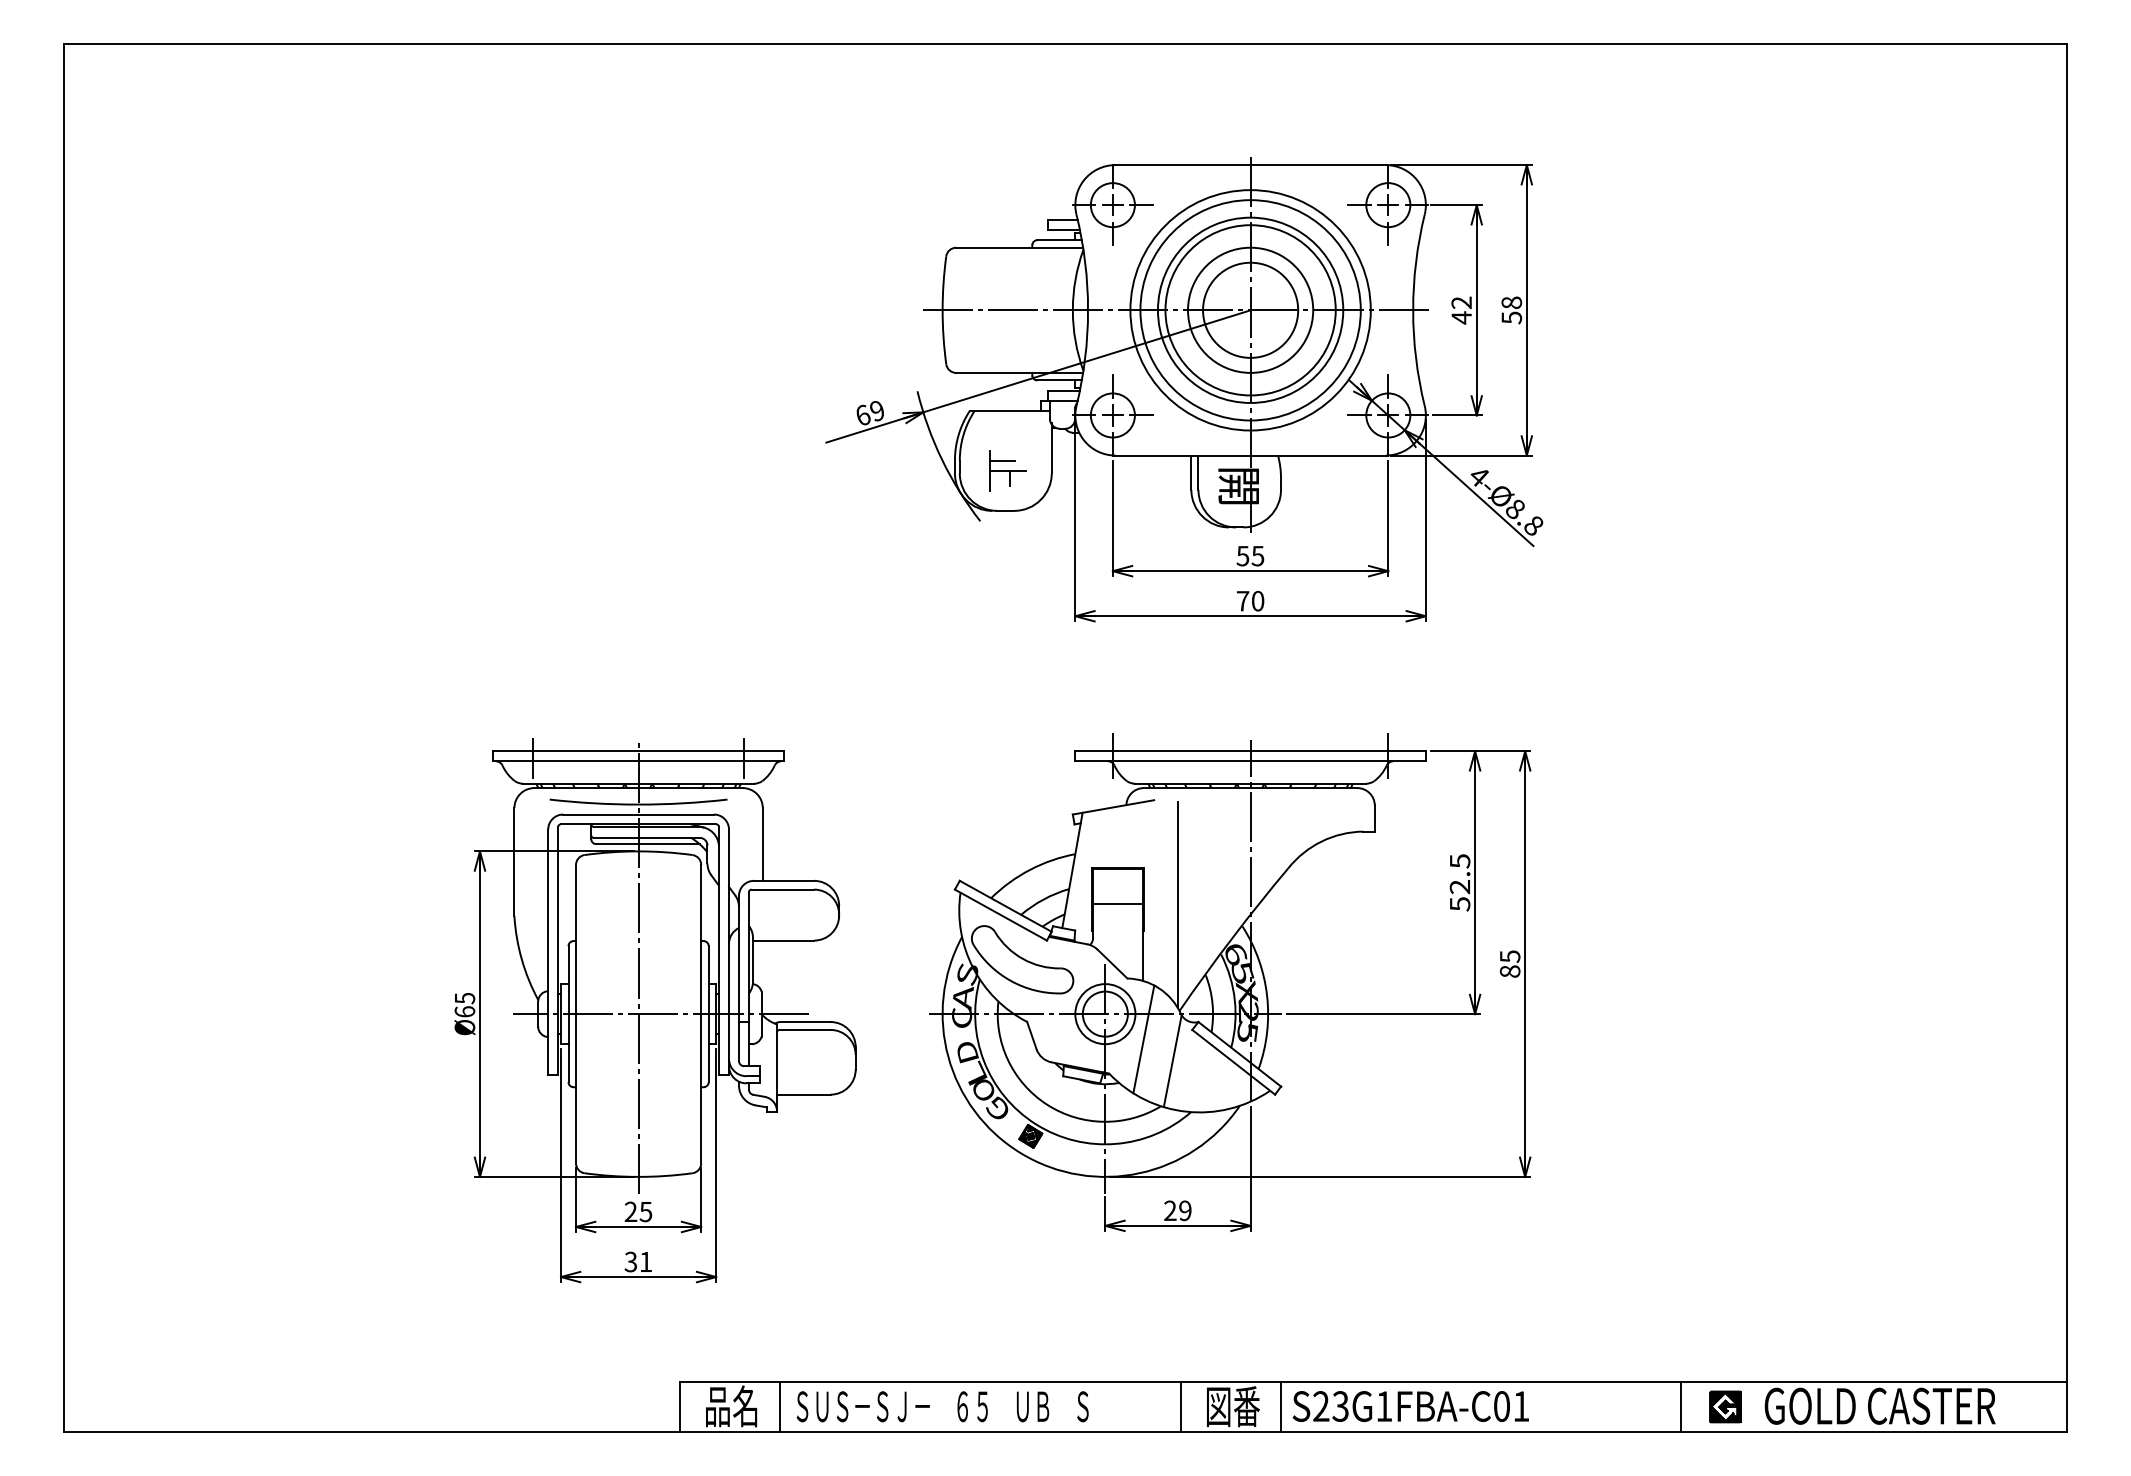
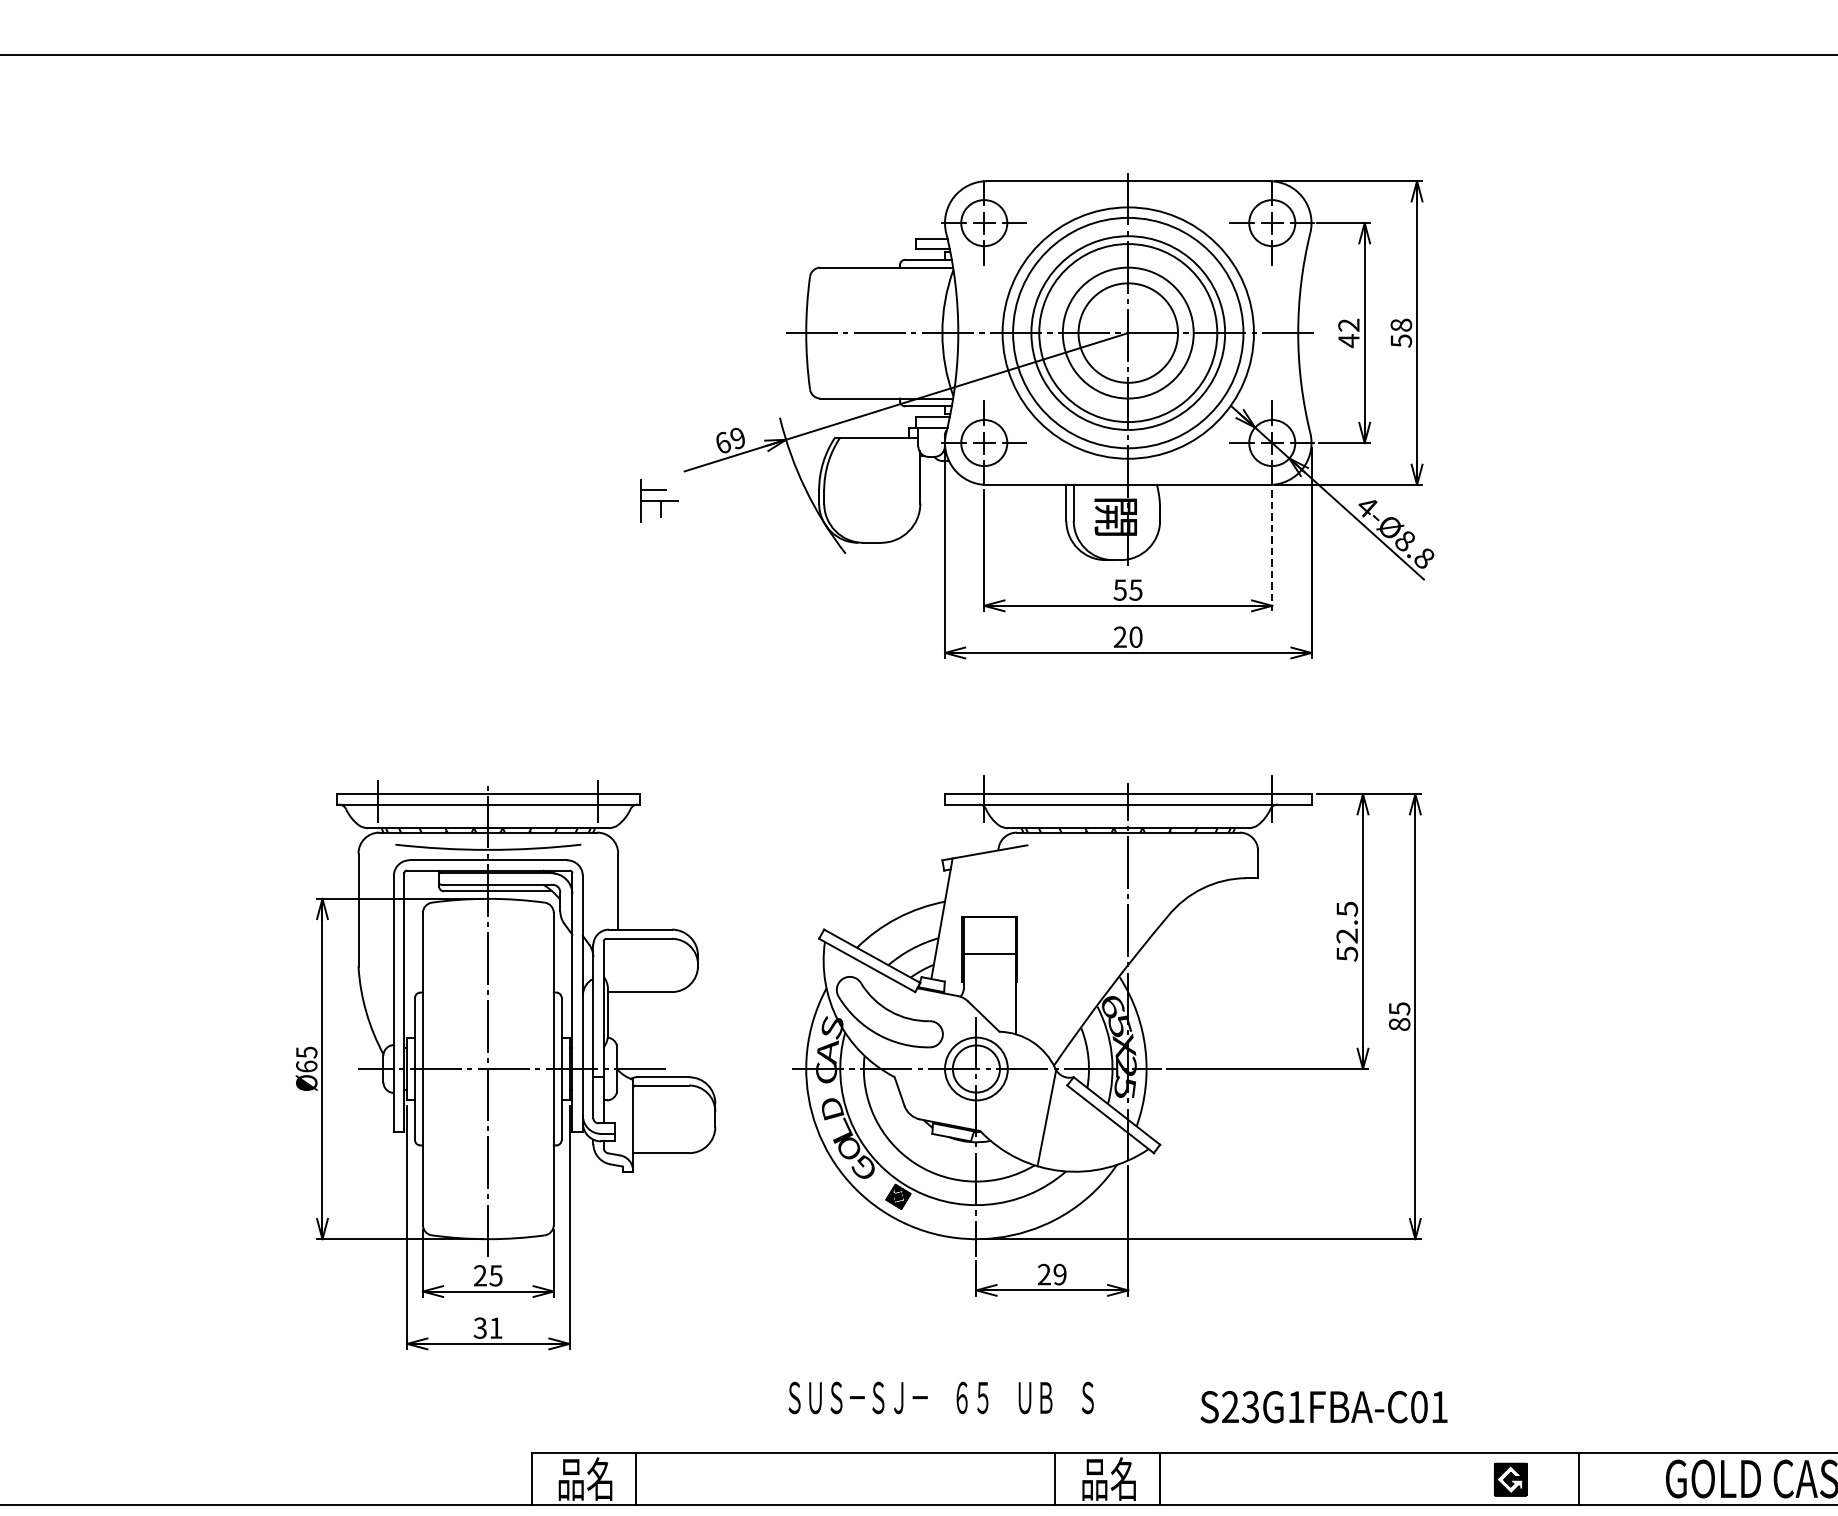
part: (1007, 470) -> (658, 500), moved
line: (1388, 518) -> (1272, 550), solid -> dashed
text: (1242, 600) -> (1119, 636), 70 -> 20
line: (1177, 904) -> (1051, 954), removed
line: (1143, 1039) -> (1016, 1095), removed
text: (942, 1406) -> (940, 1397), moved
text: (1232, 1406) -> (1109, 1479), 図番 -> 品名
text: (1410, 1406) -> (1323, 1407), moved
part: (1725, 1406) -> (1510, 1479), moved

